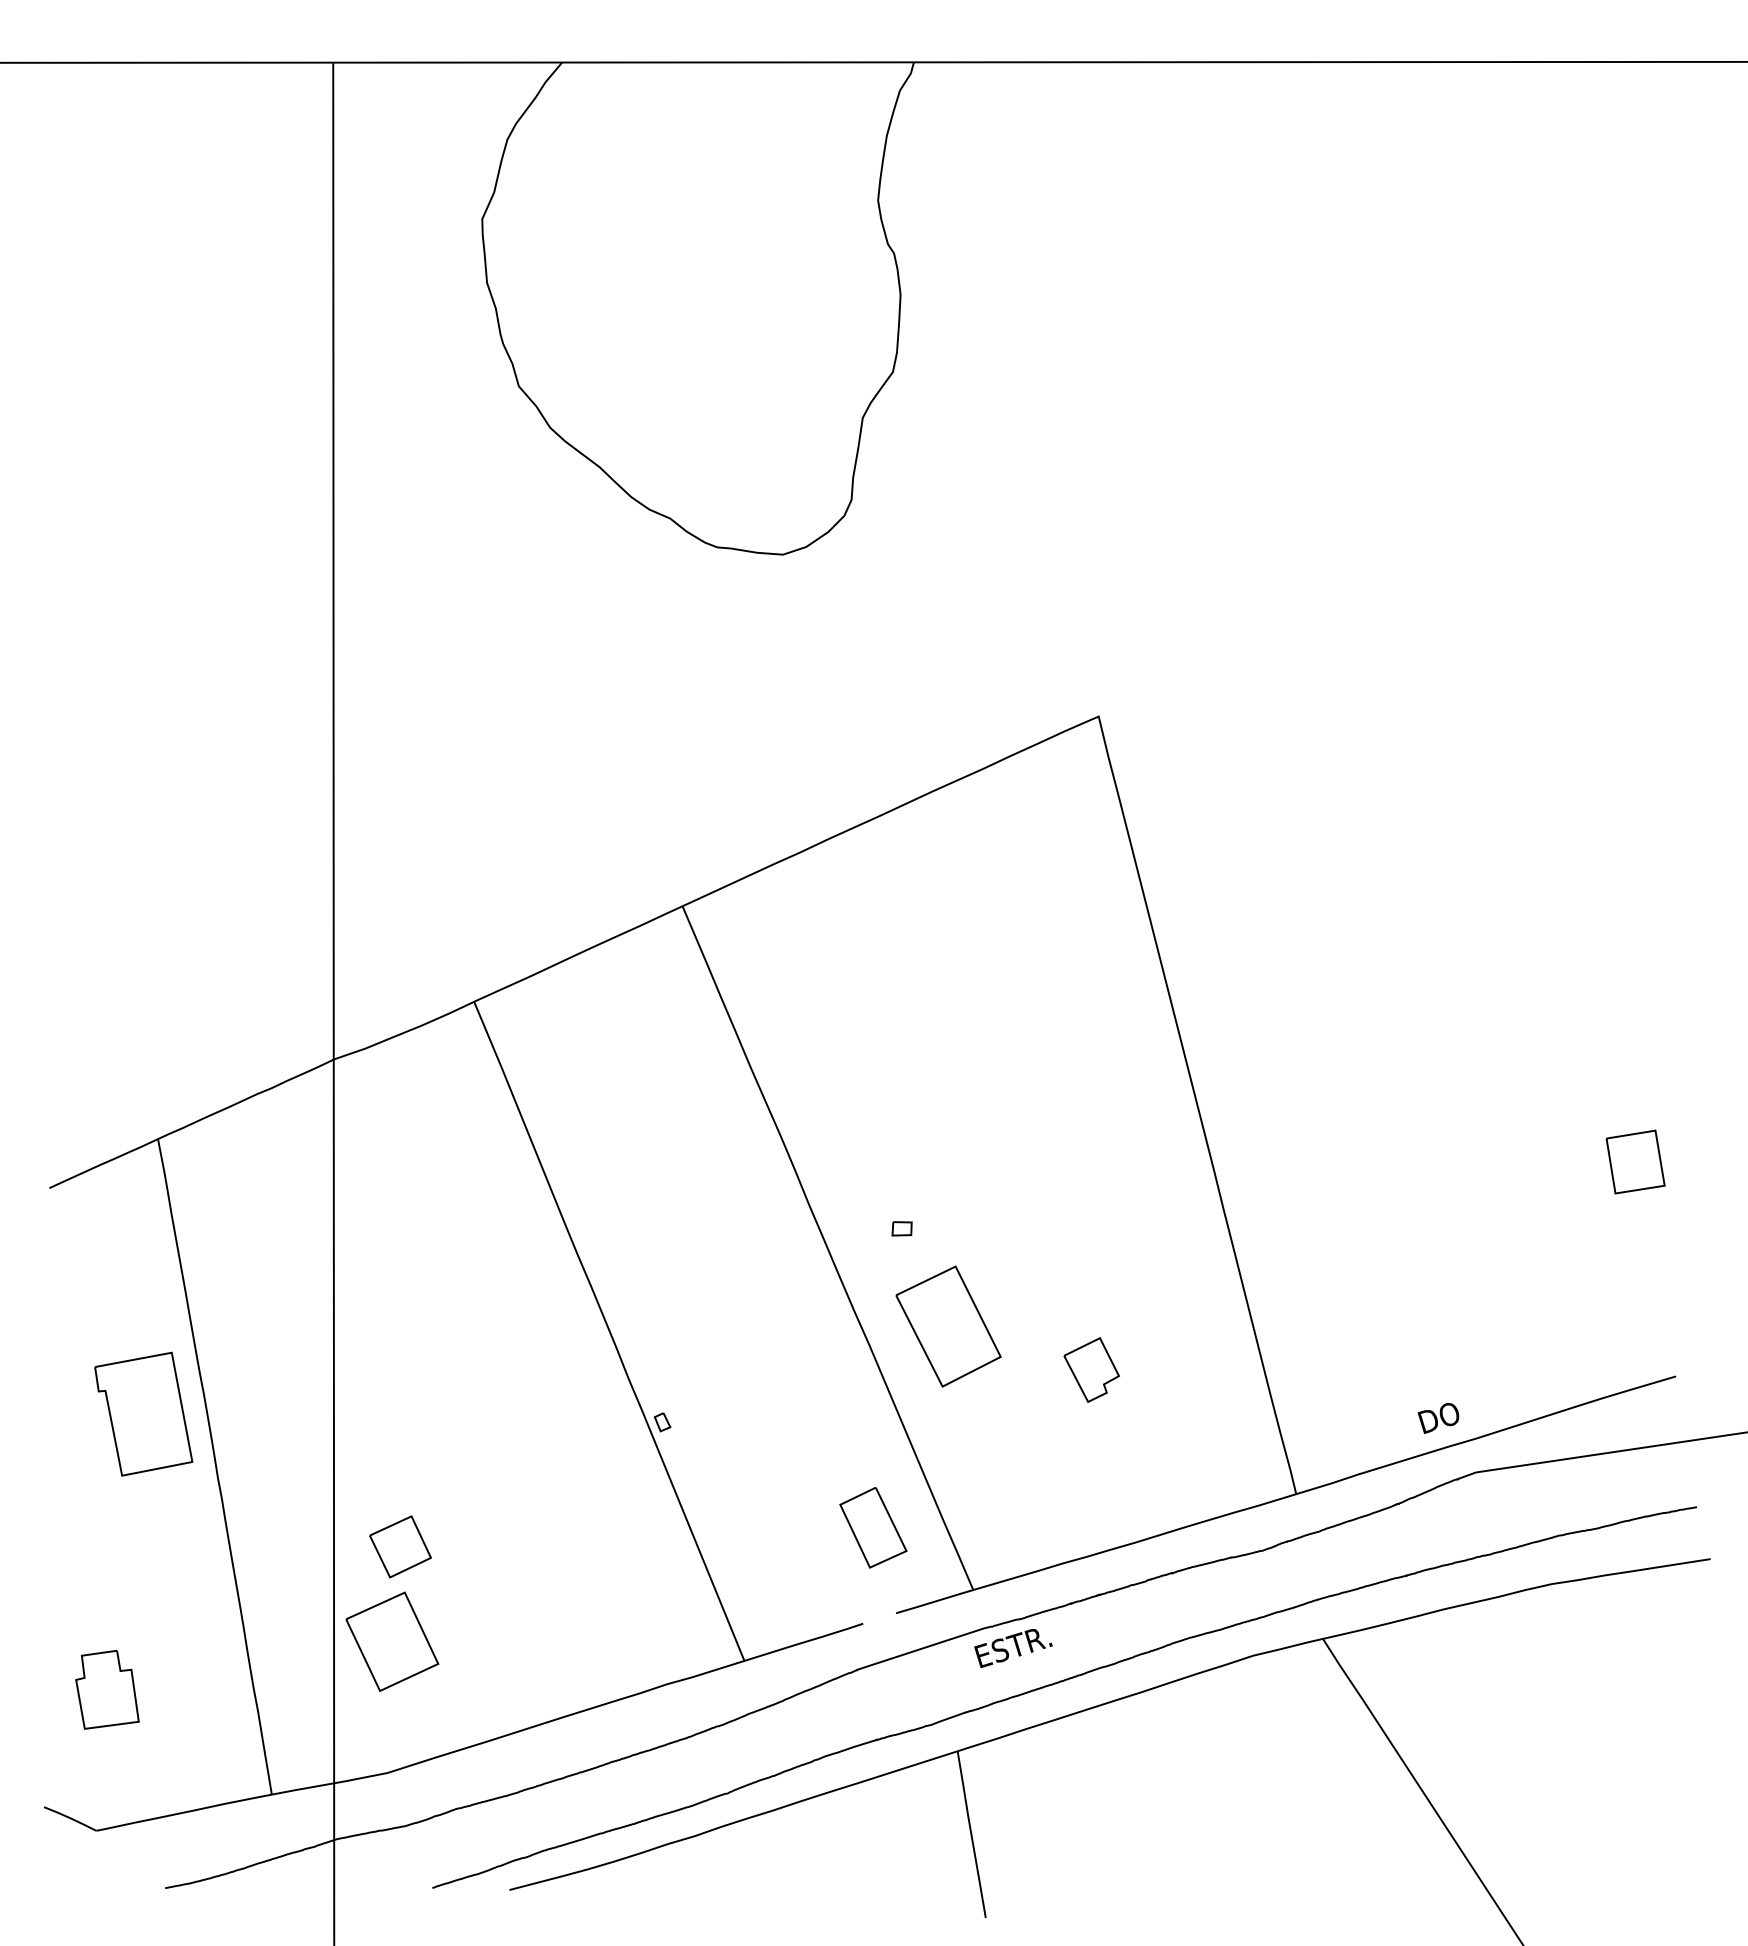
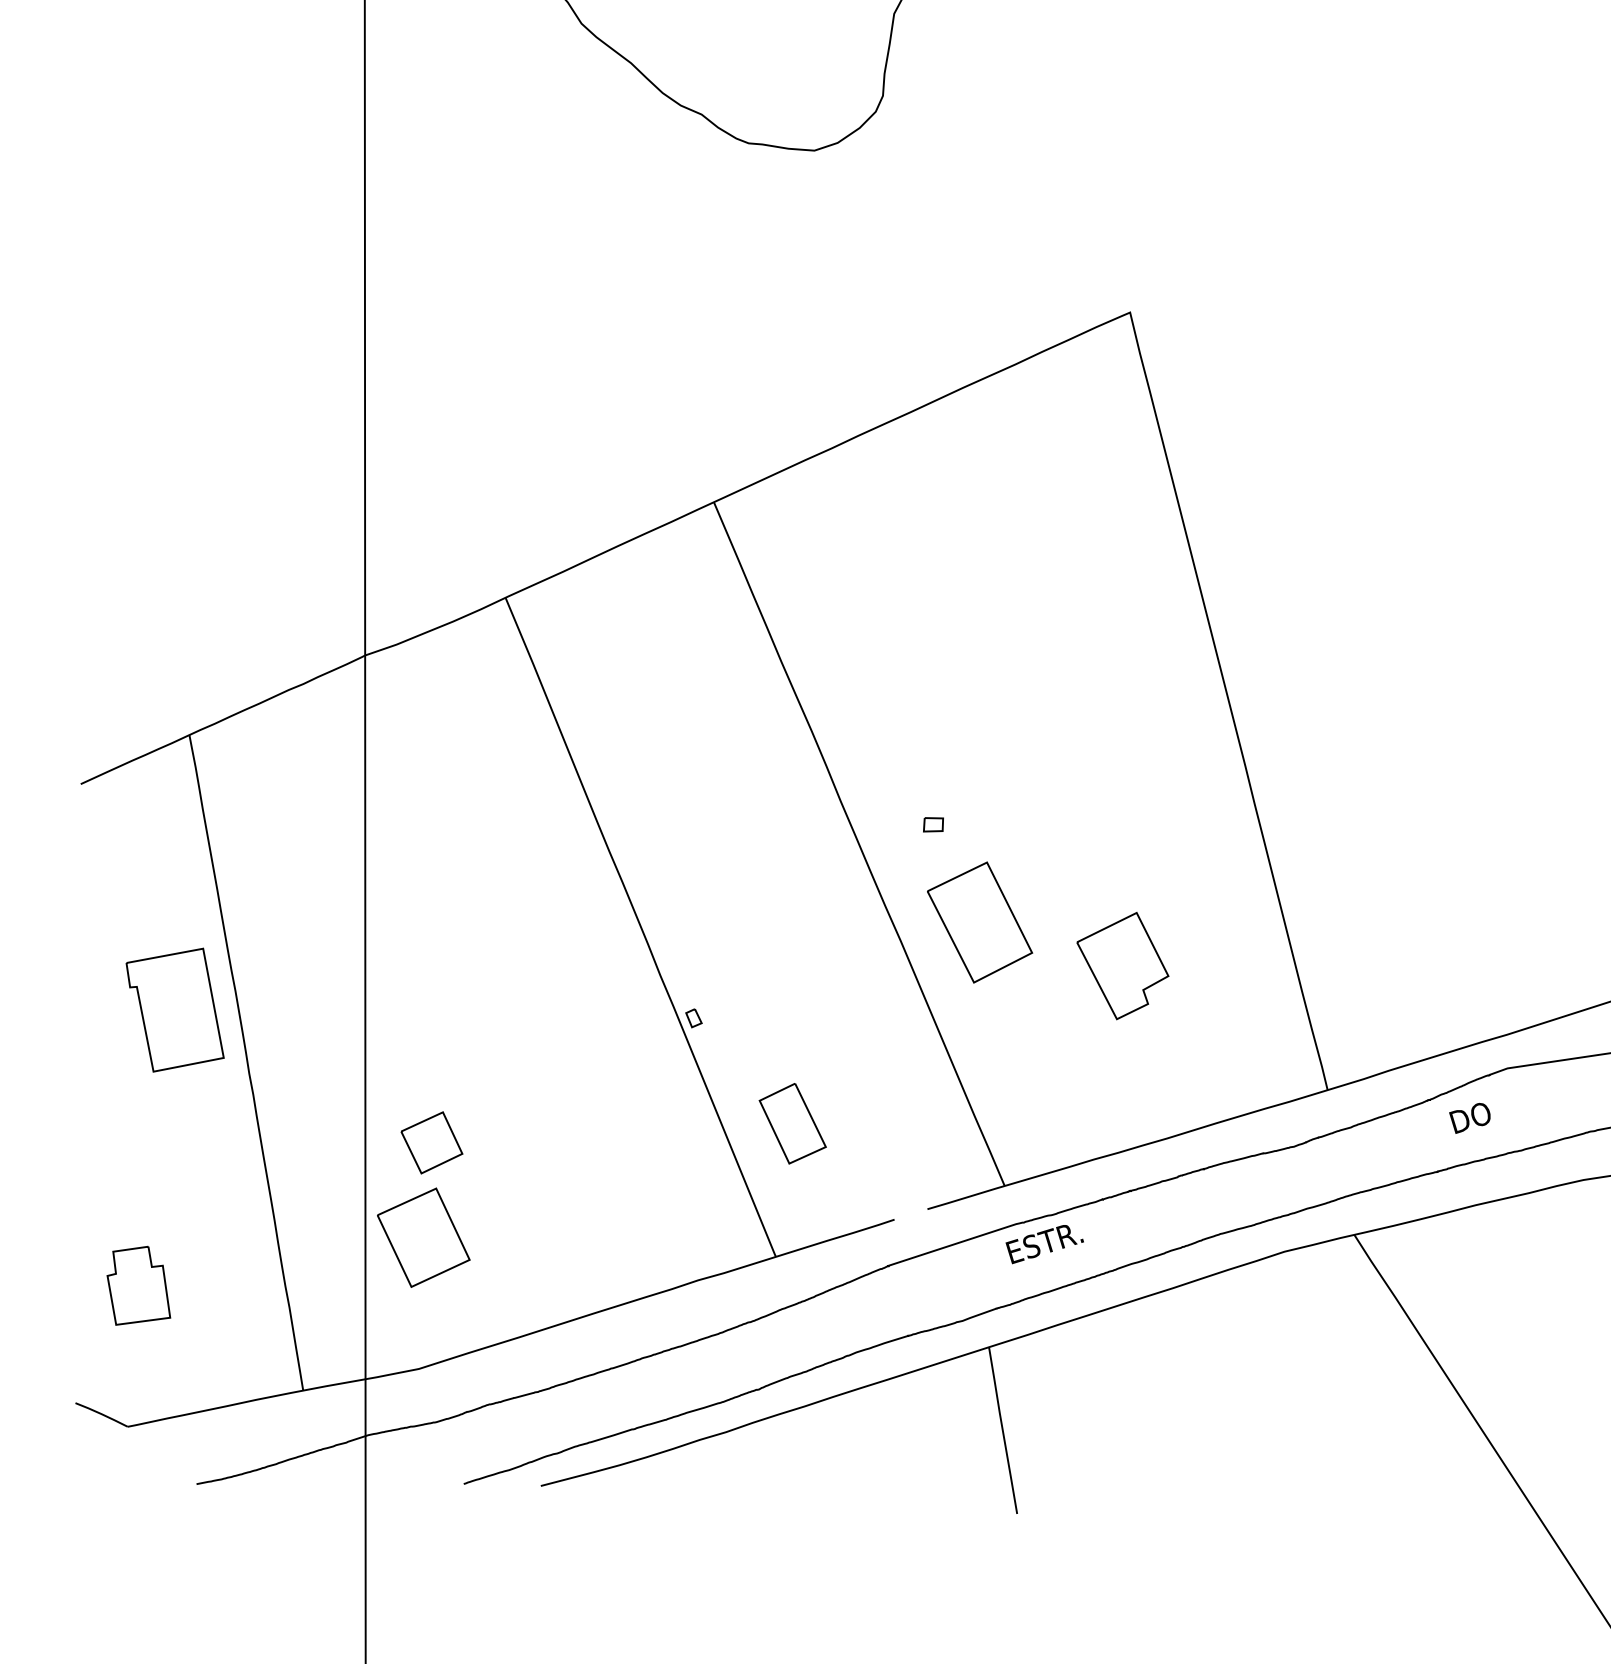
part: (1091, 1369) -> (1122, 965), size x1.67
text: (1438, 1418) -> (1469, 1118), moved
part: (873, 1527) -> (792, 1123), moved

